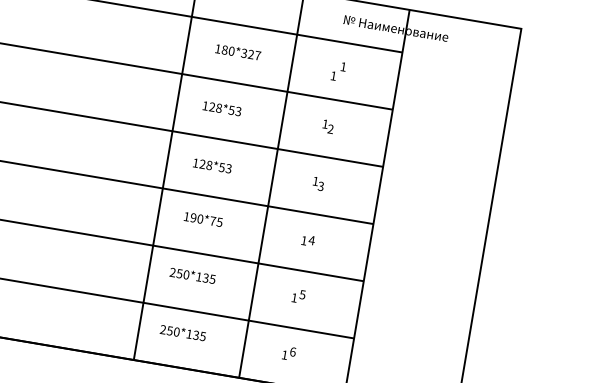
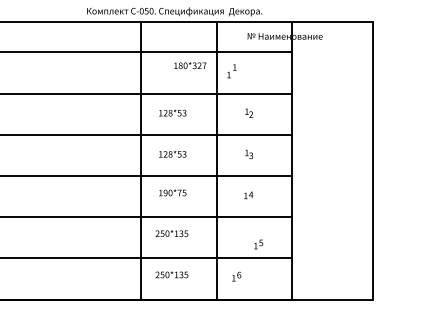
text: (238, 52) -> (190, 65), moved
text: (338, 71) -> (231, 71), moved
text: (298, 296) -> (258, 244), moved
text: (288, 353) -> (236, 276), moved

